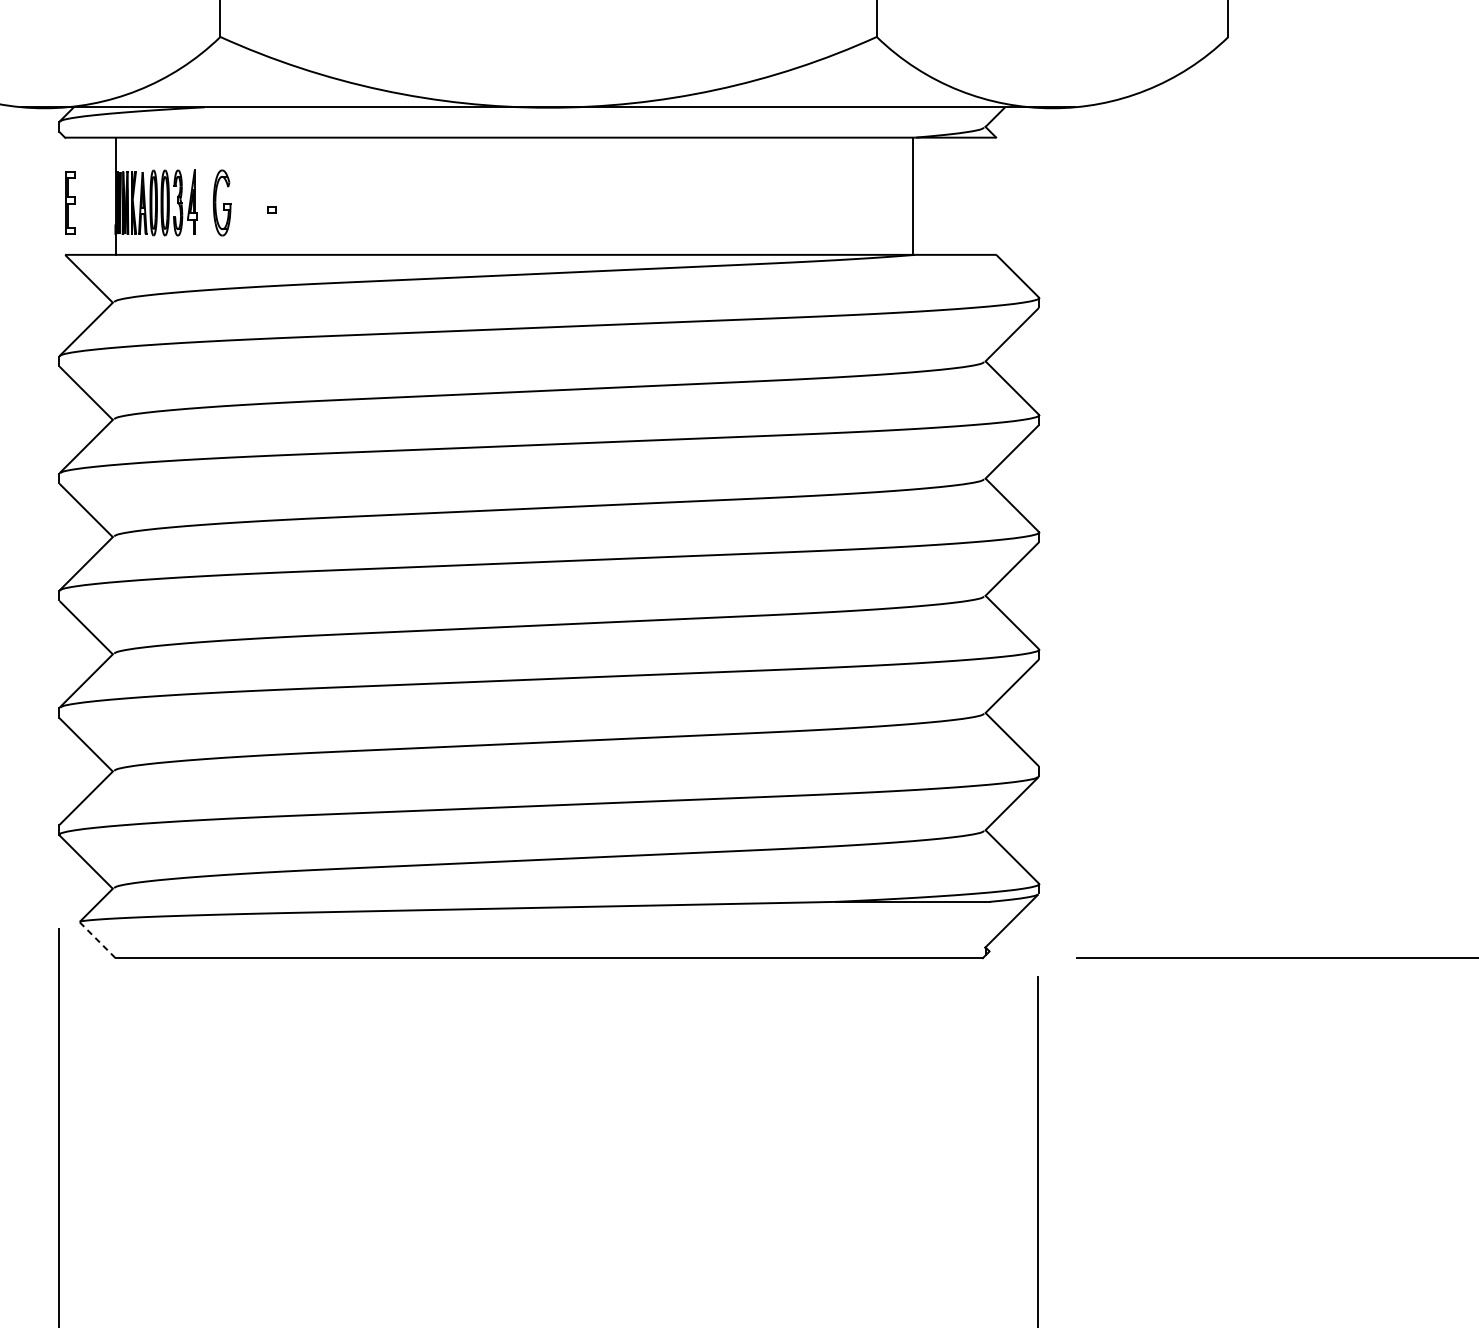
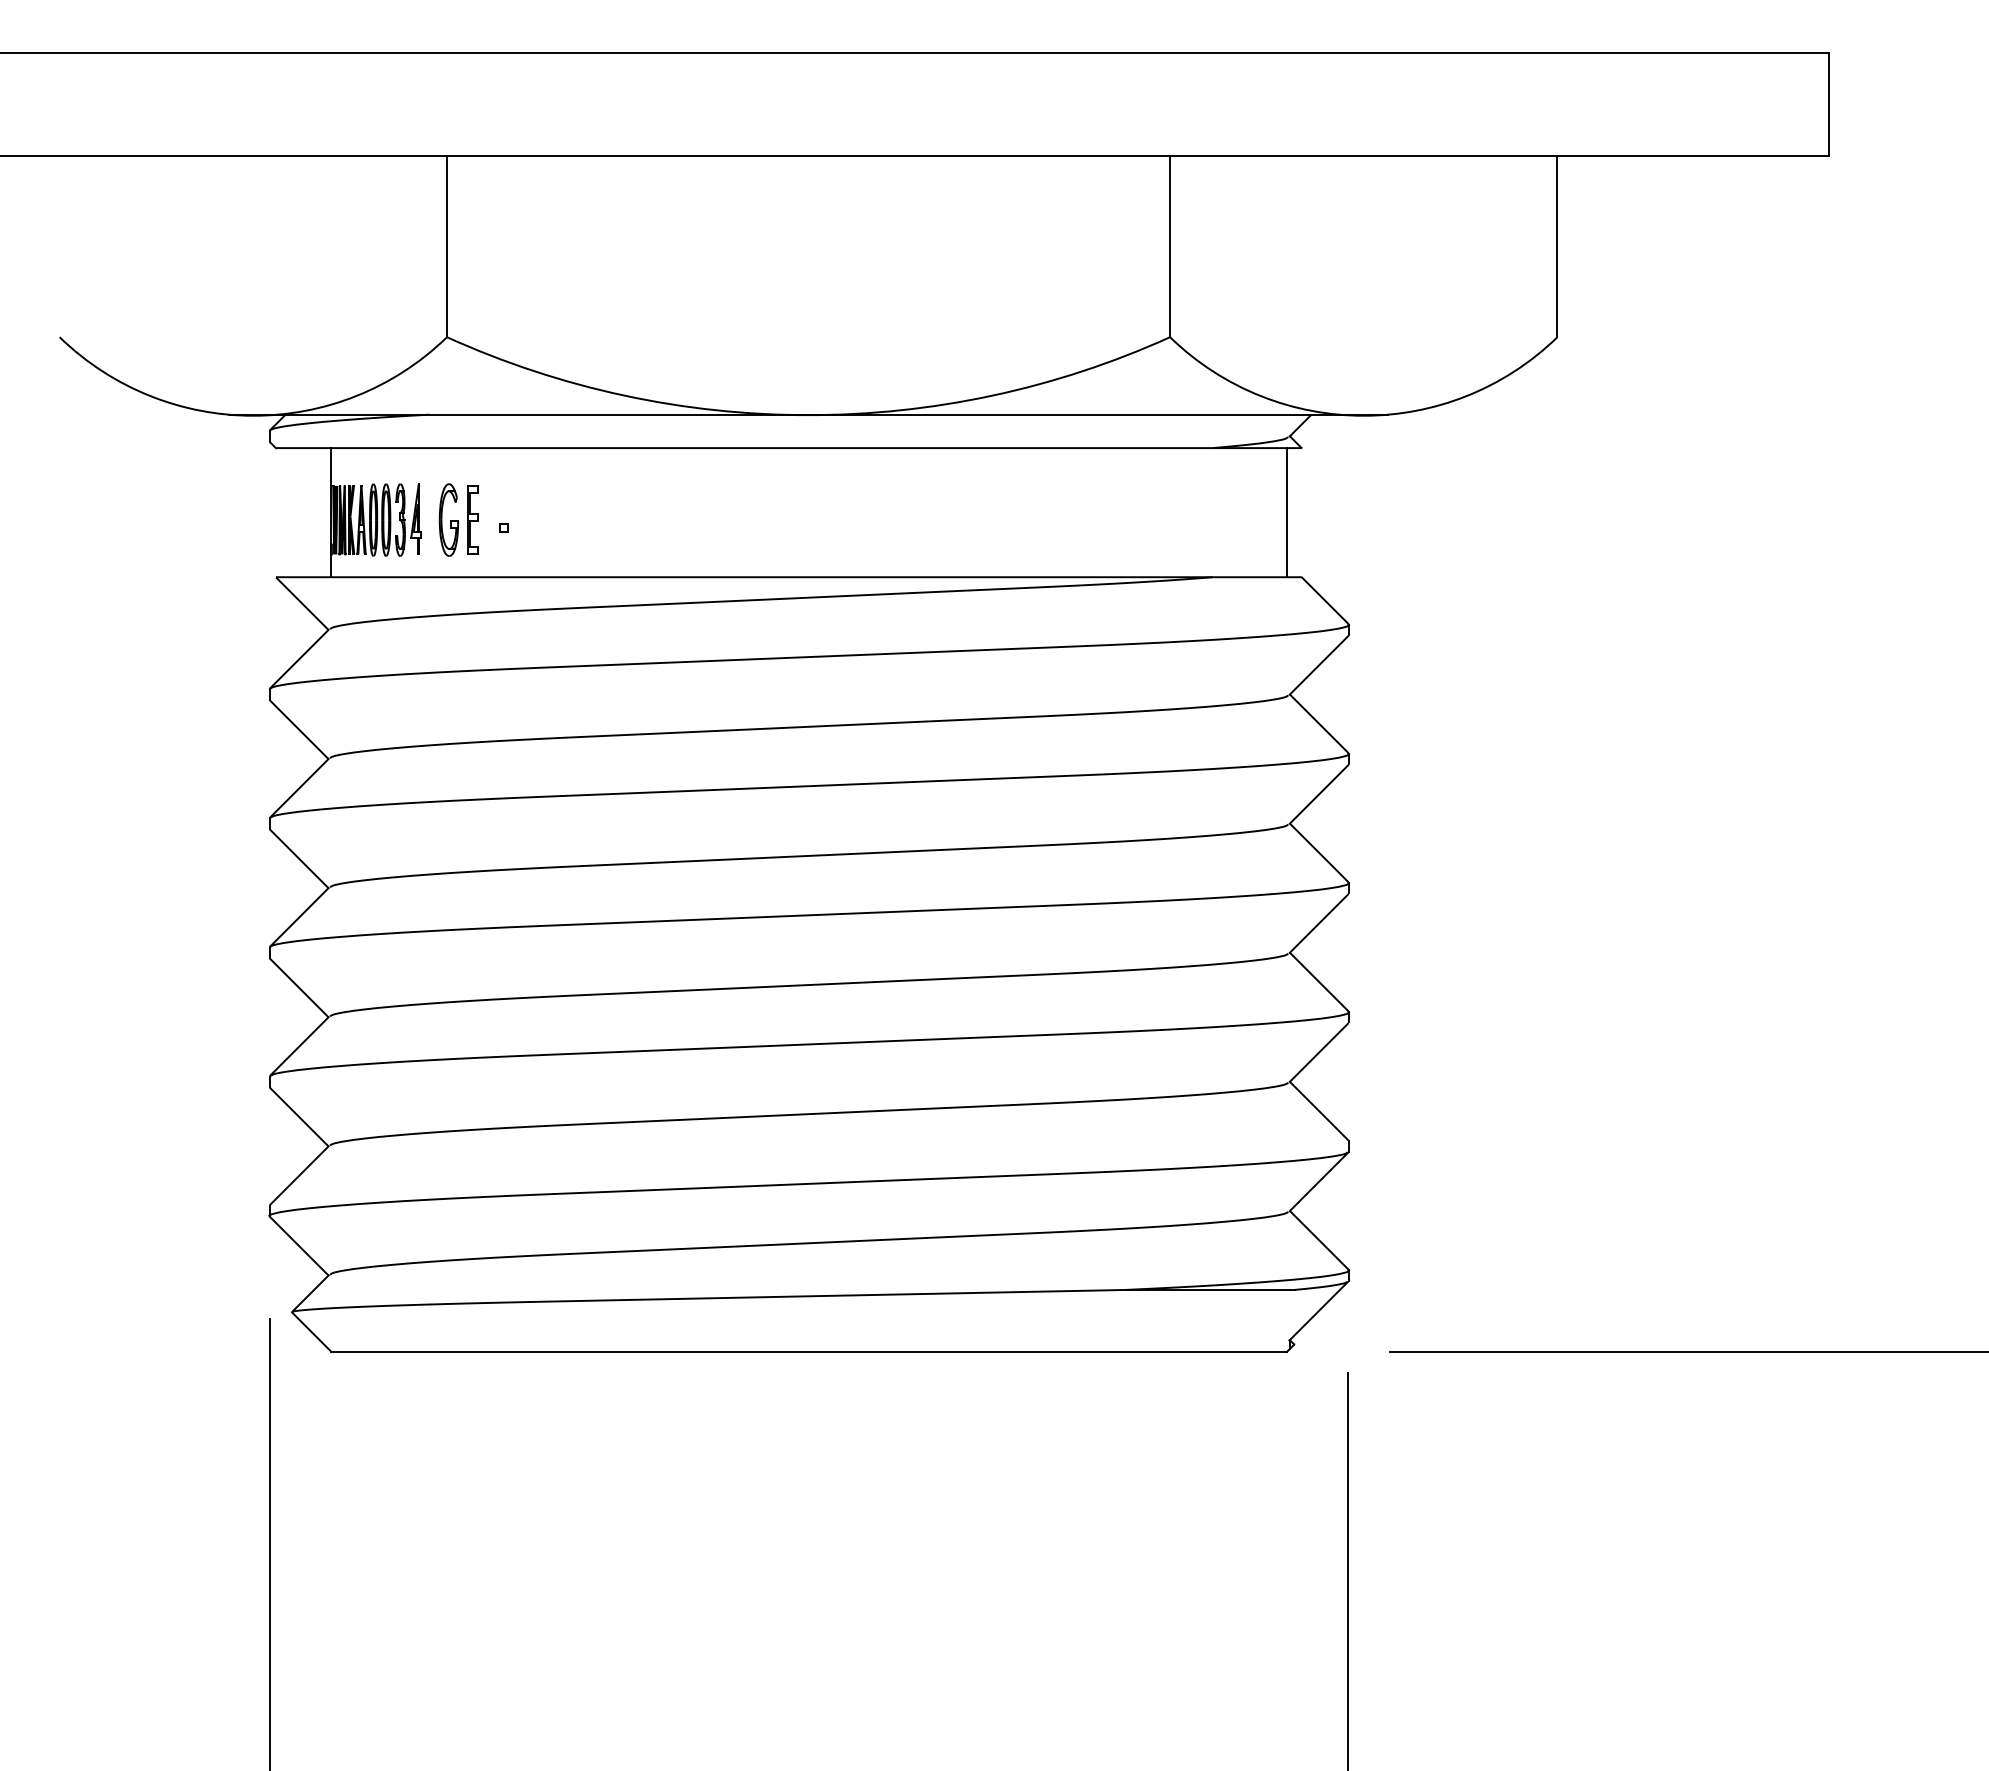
line: (912, 196) -> (1286, 512), moved
part: (70, 202) -> (472, 519), moved
line: (97, 940) -> (311, 1332), dashed -> solid

